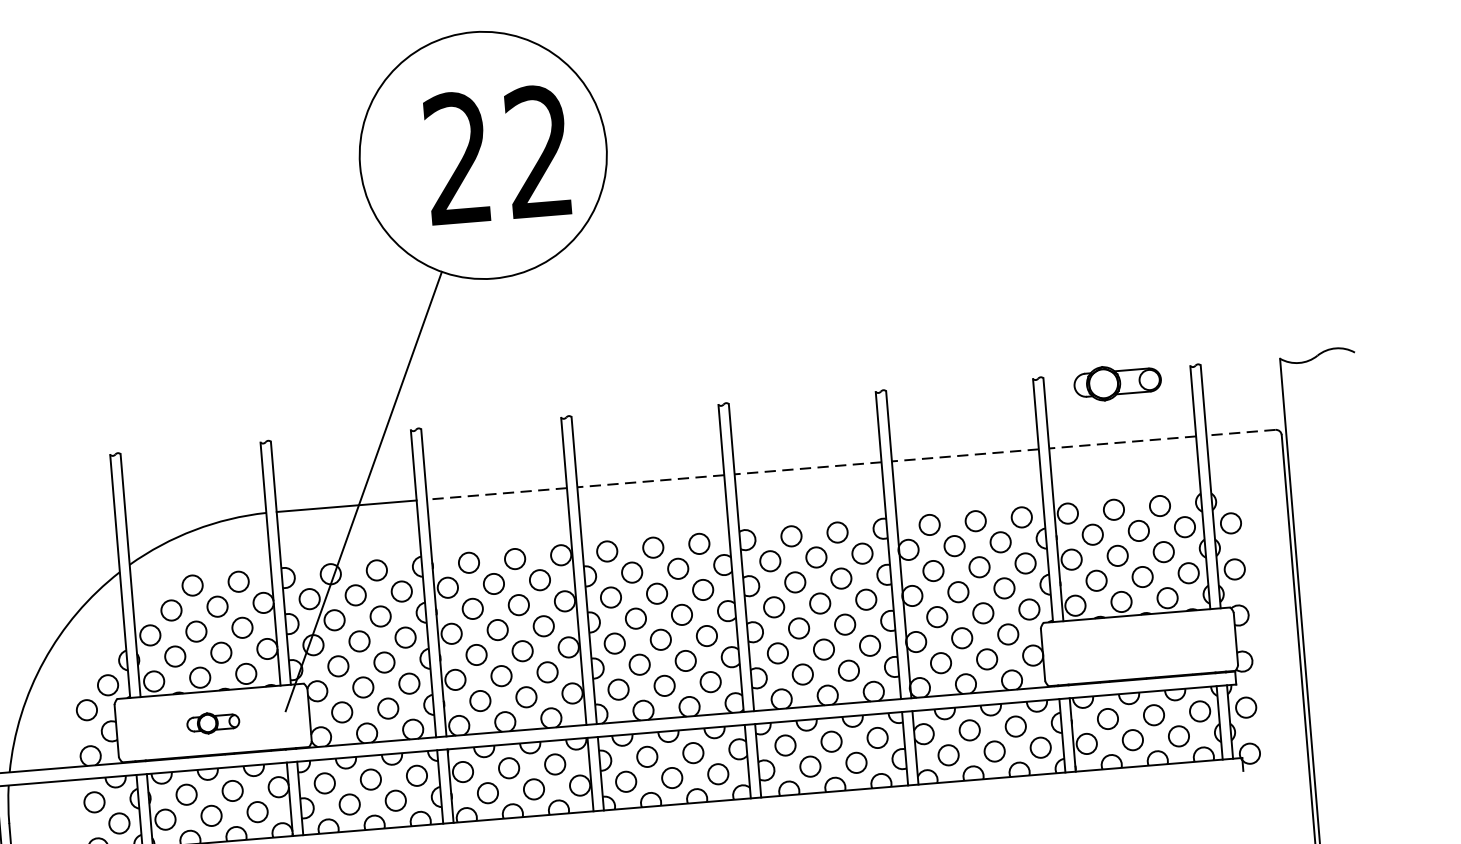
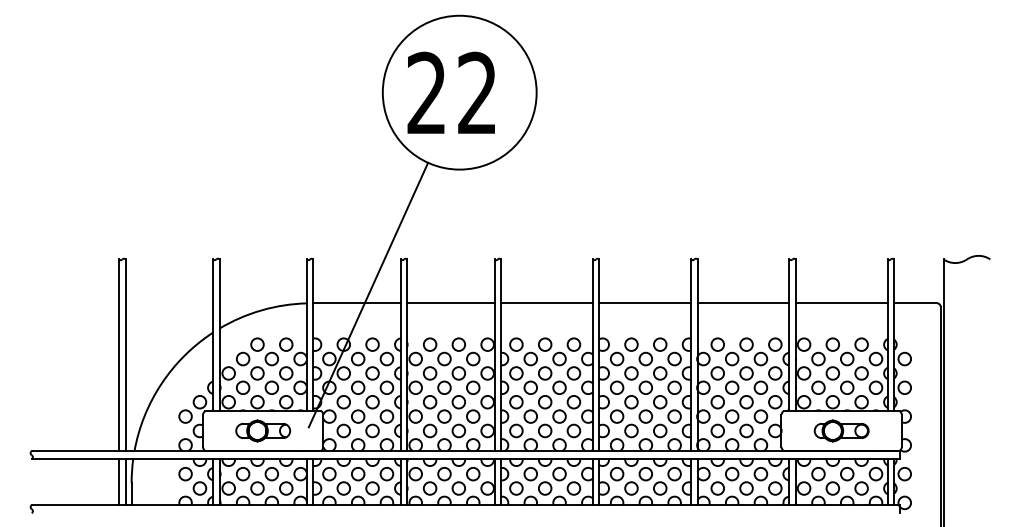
text: (495, 154) -> (450, 92), moved
part: (1117, 381) -> (841, 430), moved
line: (1240, 432) -> (915, 303), dashed -> solid
line: (1122, 442) -> (841, 303), dashed -> solid
line: (965, 455) -> (743, 303), dashed -> solid
line: (808, 468) -> (645, 303), dashed -> solid
line: (651, 481) -> (547, 303), dashed -> solid
line: (496, 494) -> (450, 303), dashed -> solid
part: (213, 722) -> (263, 430), size x1.67

